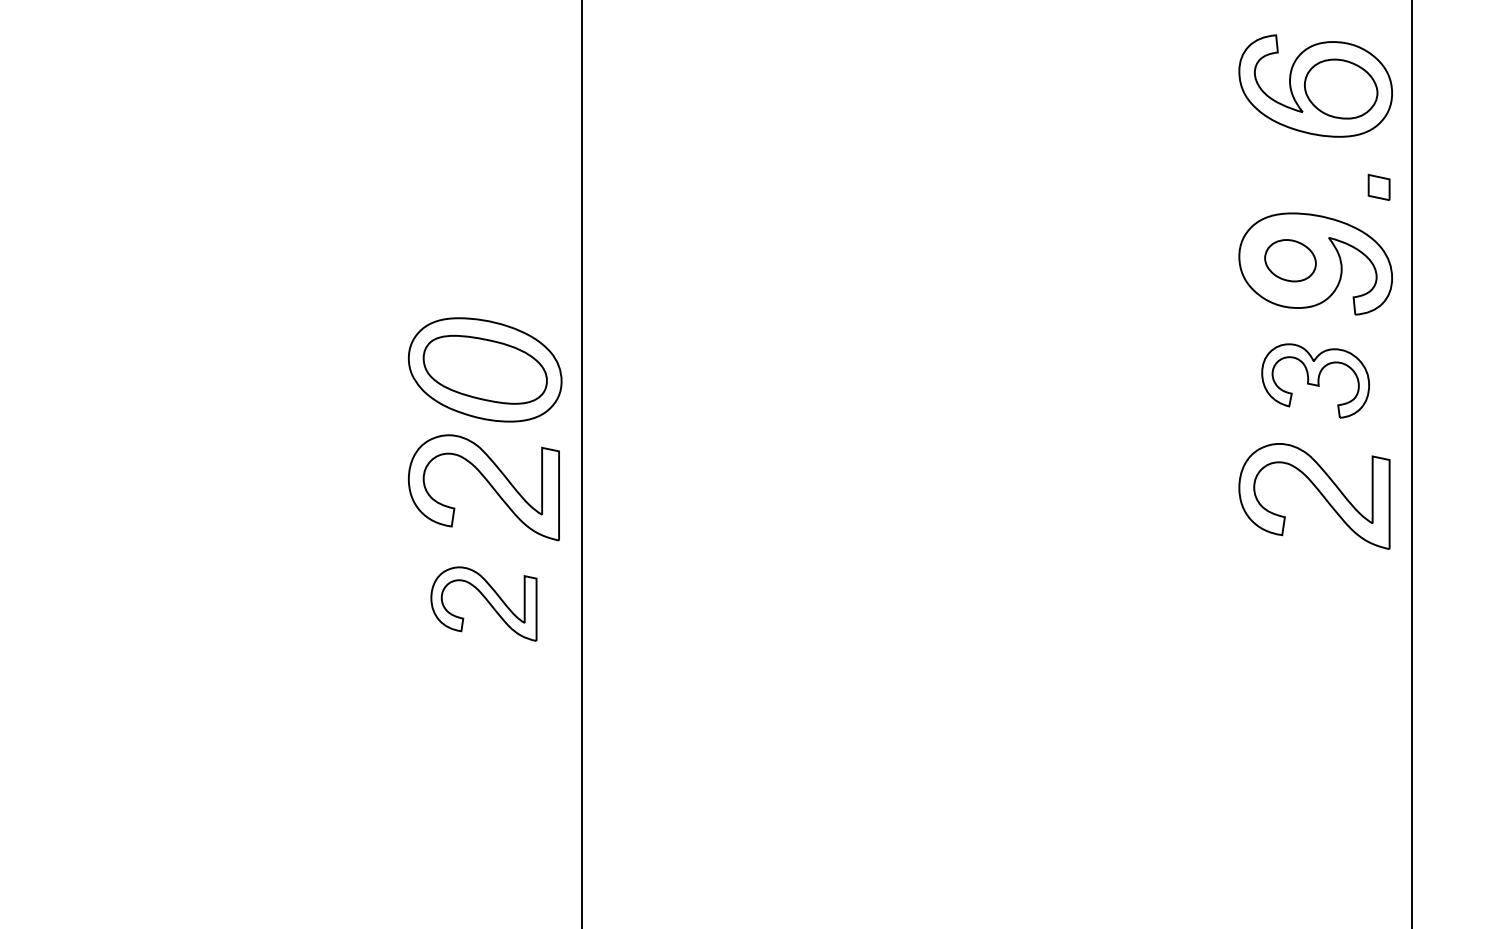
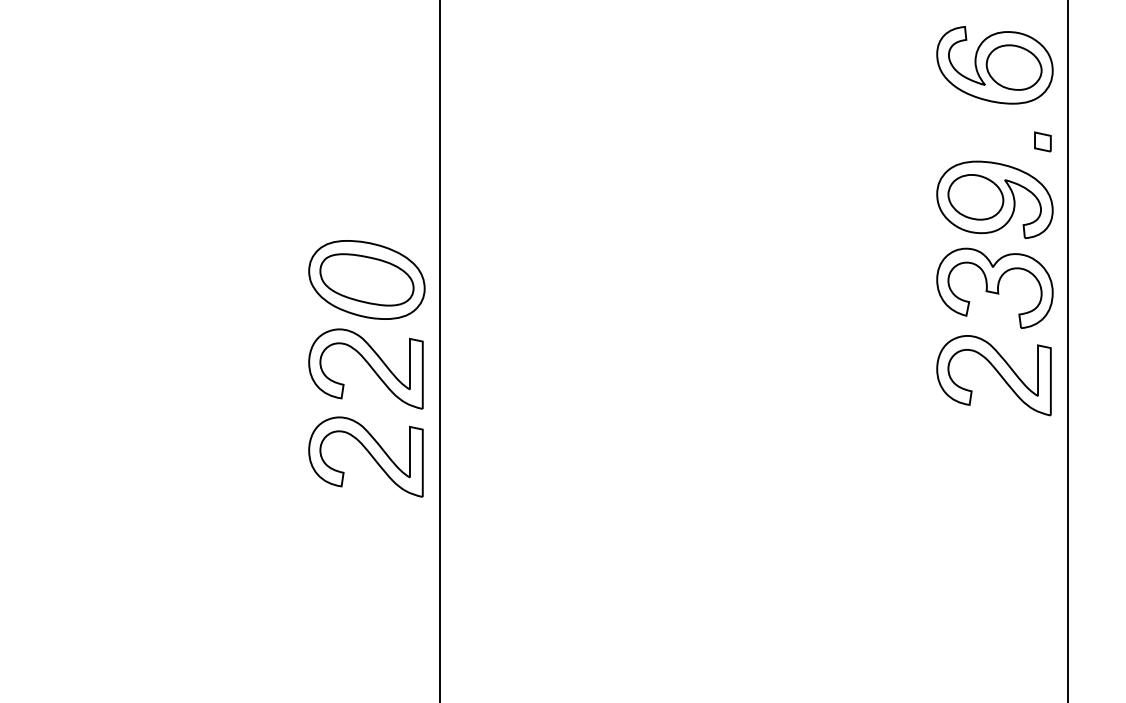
part: (1290, 260) -> (975, 197), size x1.43
part: (1315, 380) -> (994, 287), size x1.43
part: (483, 603) -> (365, 456), size x1.43

